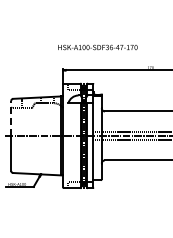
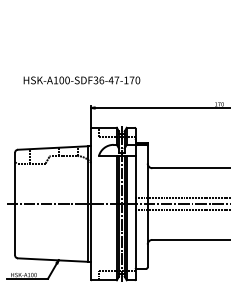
text: (97, 47) -> (81, 80), moved
line: (11, 117) -> (15, 177), dashed -> solid

